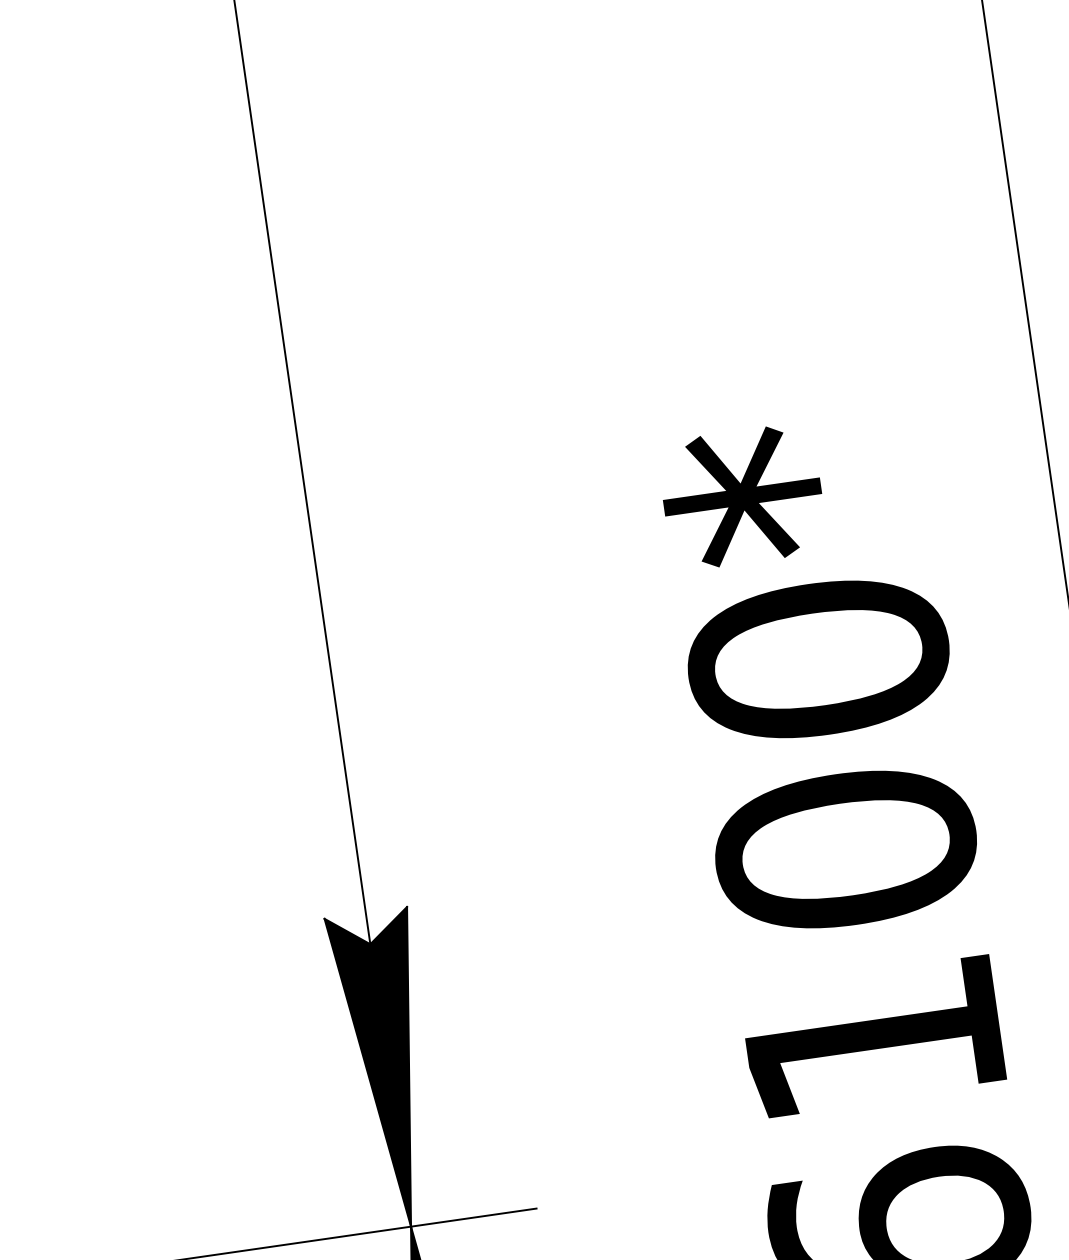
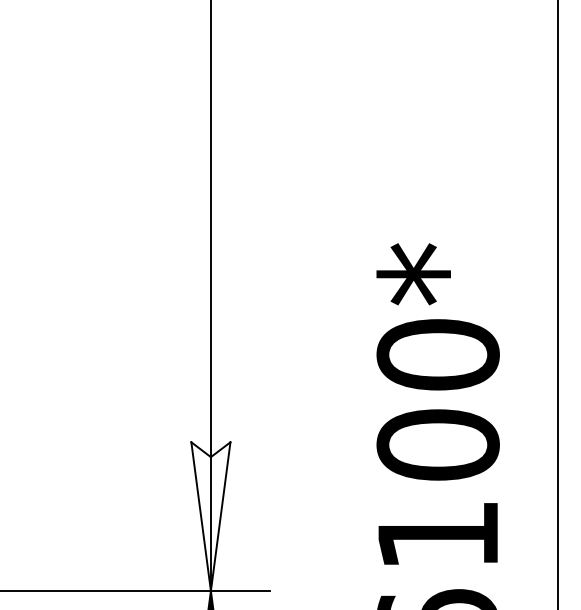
fill: (387, 1069) -> (210, 516), removed

